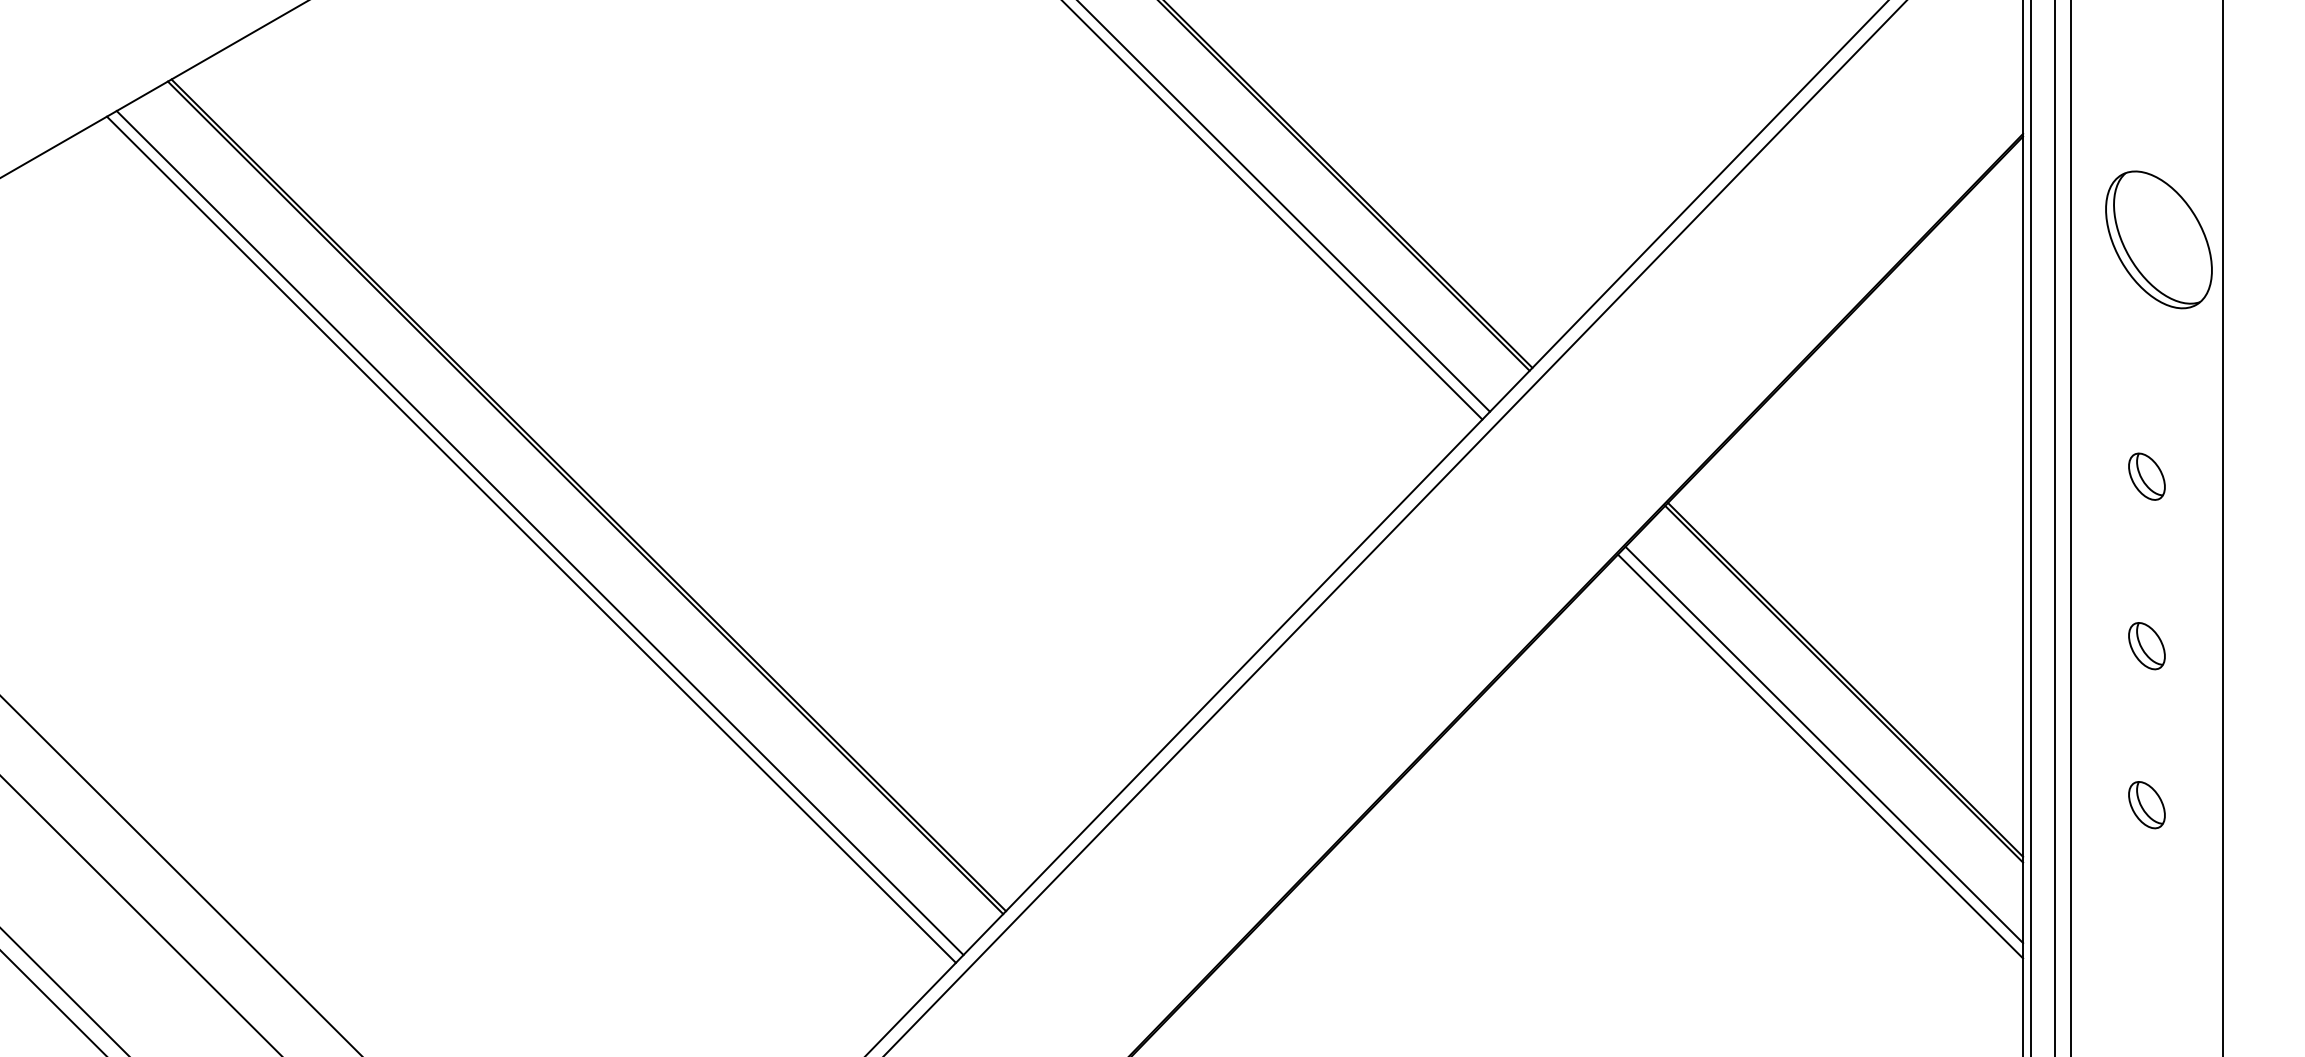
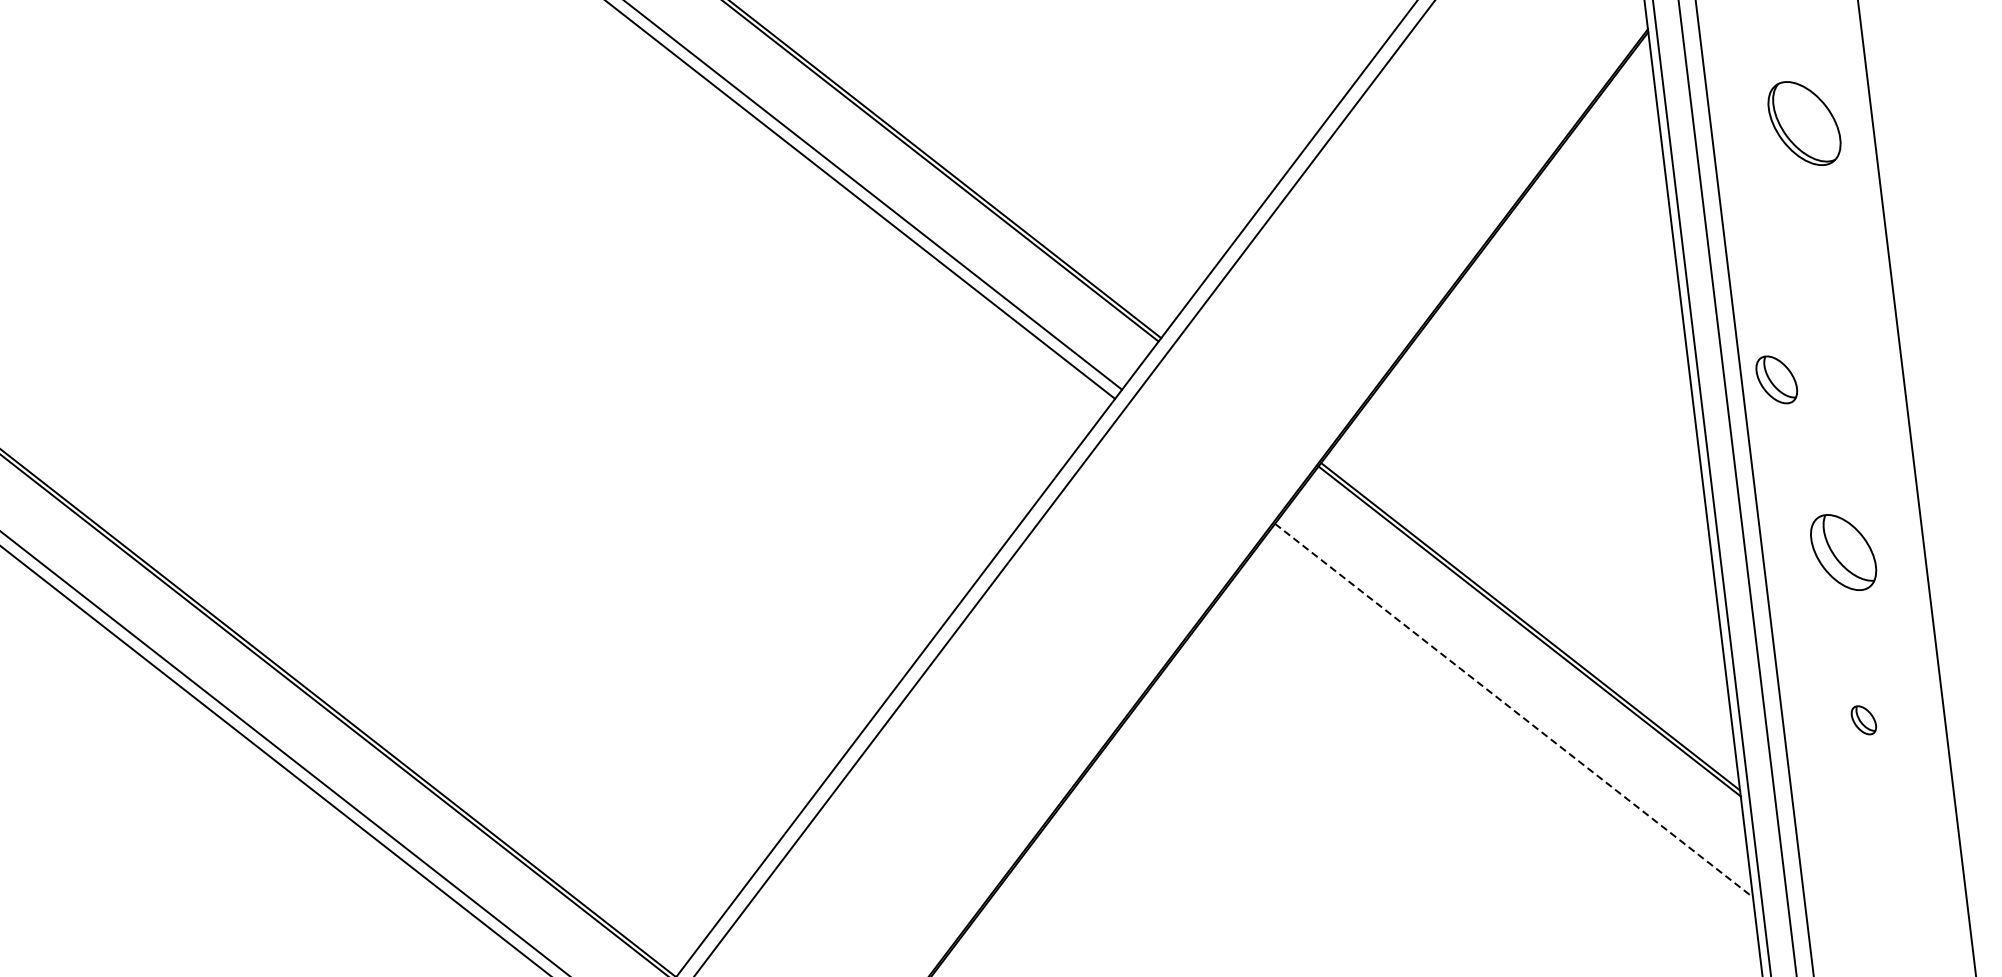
part: (2158, 239) -> (1803, 123), size x0.6
part: (2146, 476) -> (1776, 379), moved
part: (2146, 646) -> (1843, 553), size x1.6
line: (1824, 744) -> (1516, 697), removed
line: (1820, 756) -> (1513, 710), solid -> dashed
part: (2146, 805) -> (1863, 720), size x0.6

